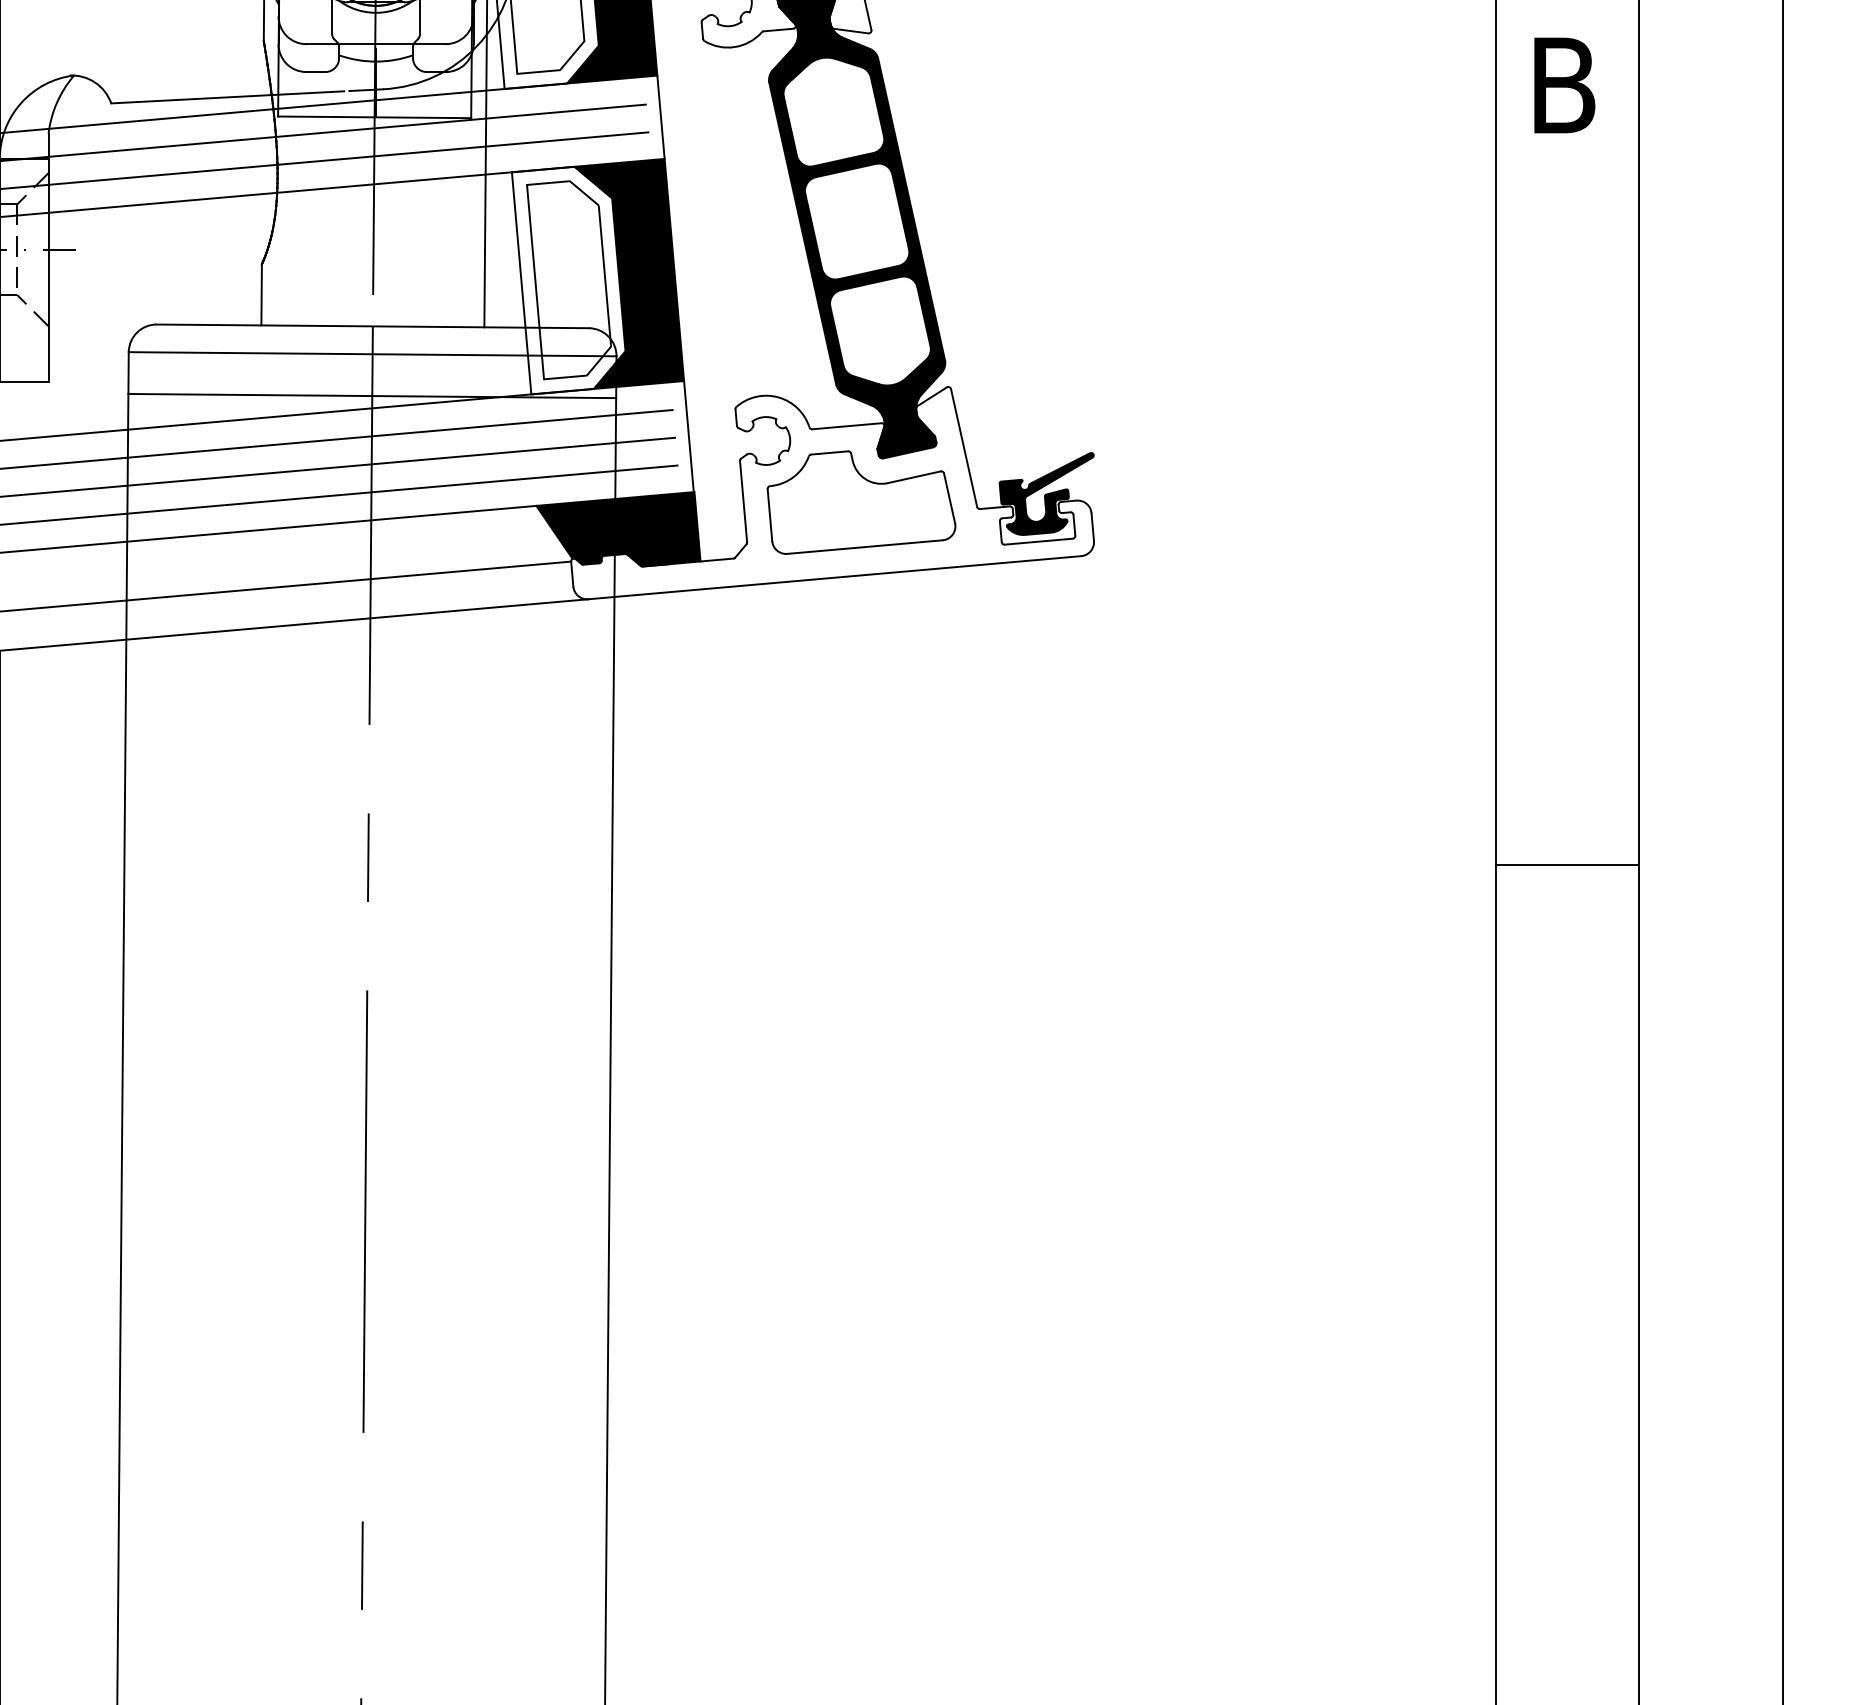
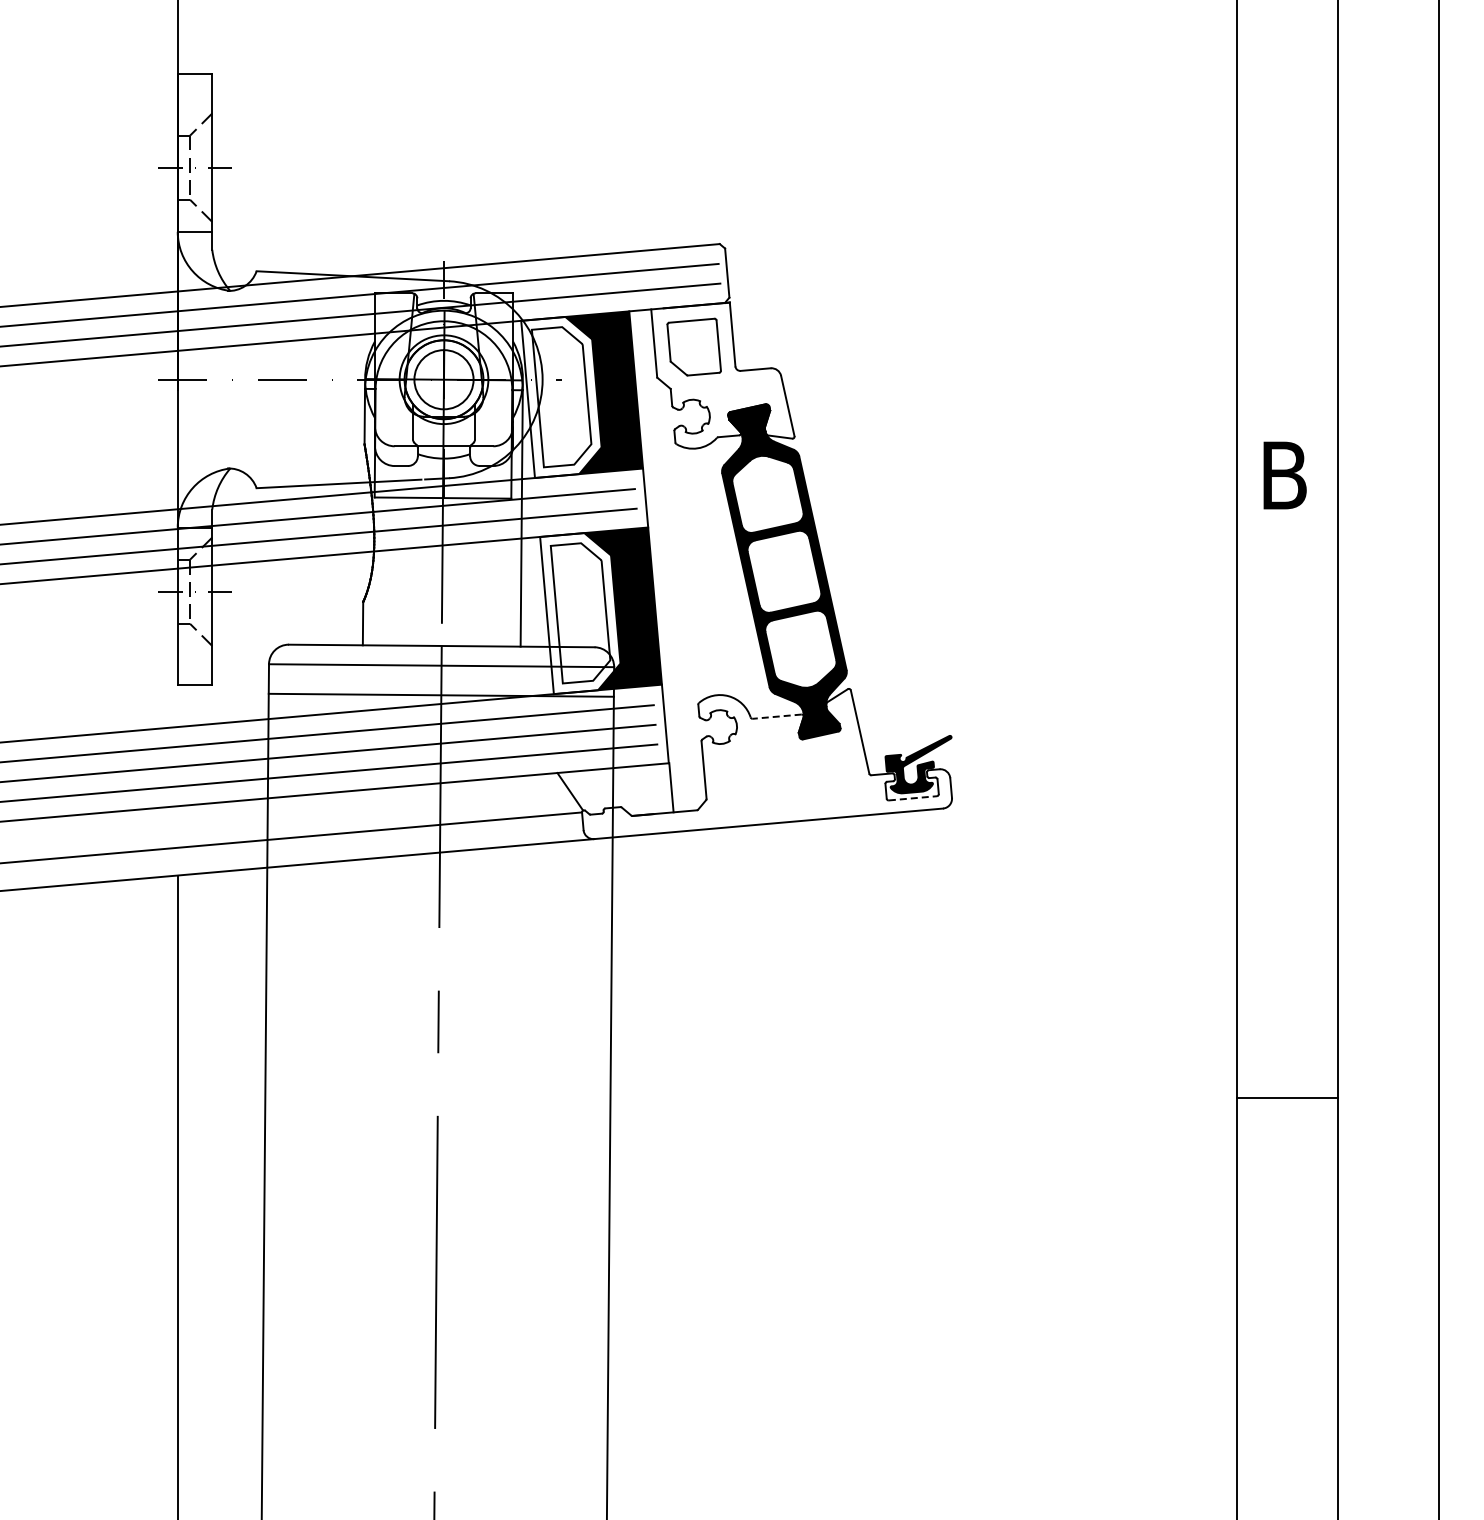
line: (847, 426) -> (777, 716), solid -> dashed
part: (861, 502) -> (787, 770), removed
fill: (618, 529) -> (615, 789), removed
line: (1039, 541) -> (913, 798), solid -> dashed
line: (1566, 865) -> (1286, 1098), moved

